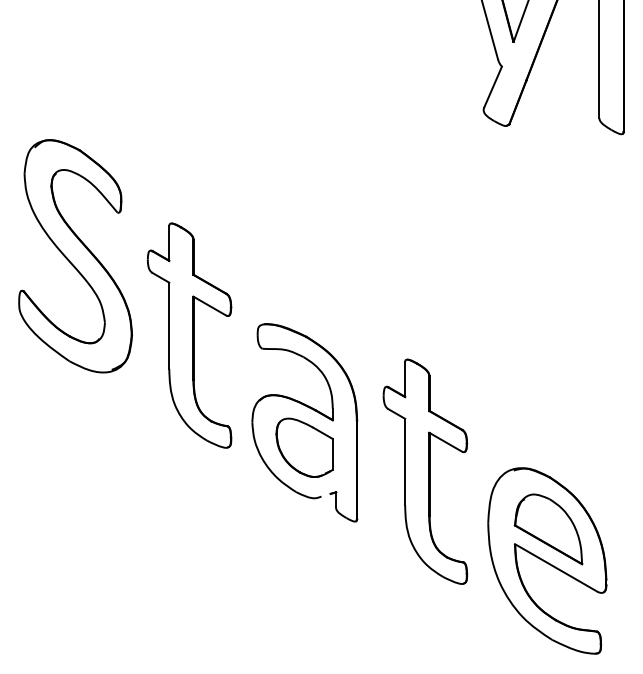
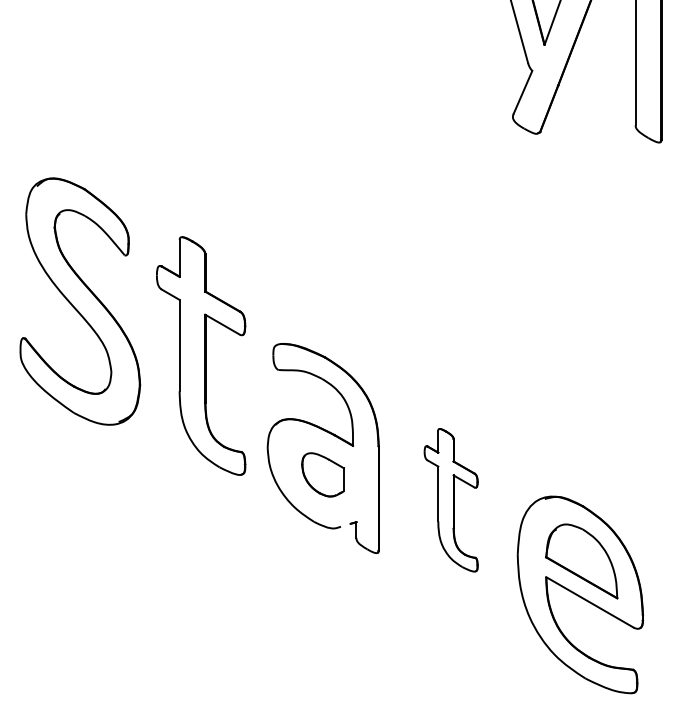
part: (75, 256) -> (80, 301), moved
part: (304, 447) -> (322, 474), size x0.7
part: (425, 471) -> (451, 500), size x0.6

